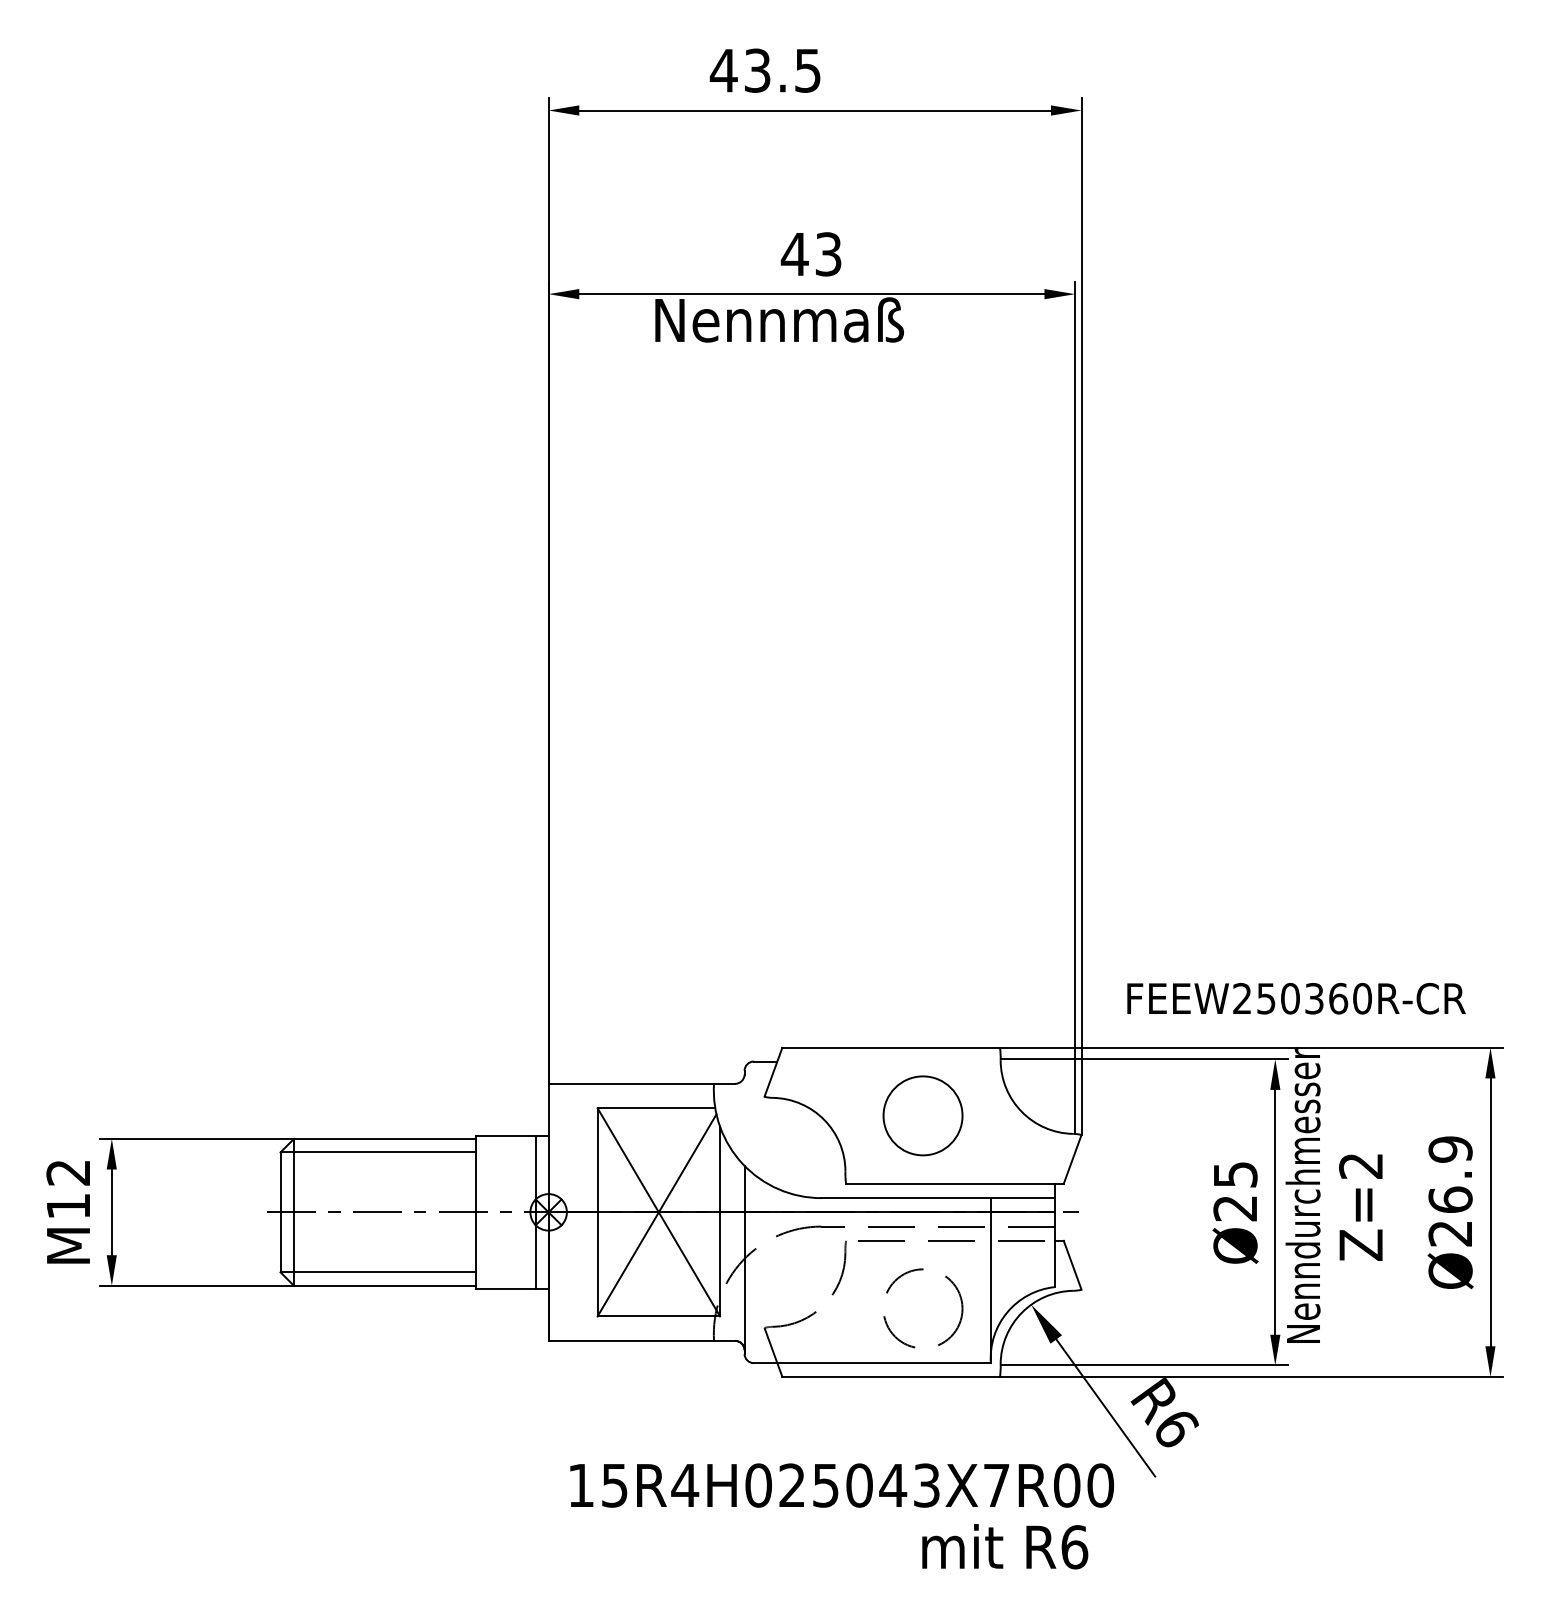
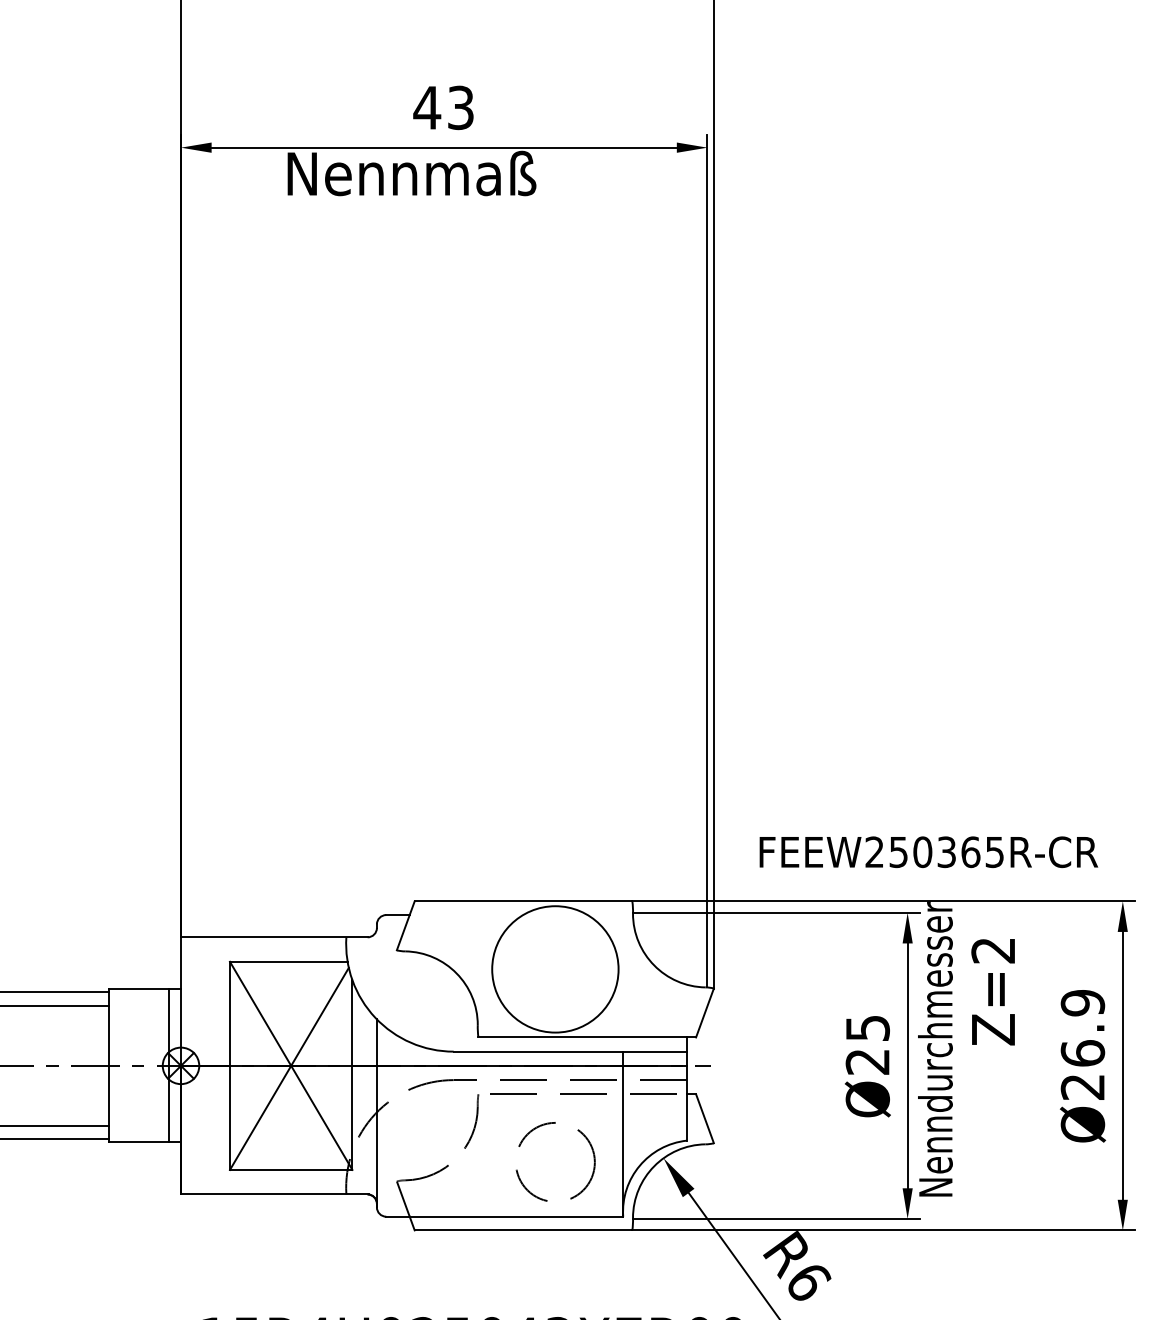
text: (1362, 998) -> (994, 852), FEEW250360R-CR -> FEEW250365R-CR
circle: (922, 1115) -> (554, 969), size x1.6
text: (1360, 1207) -> (992, 992), moved

